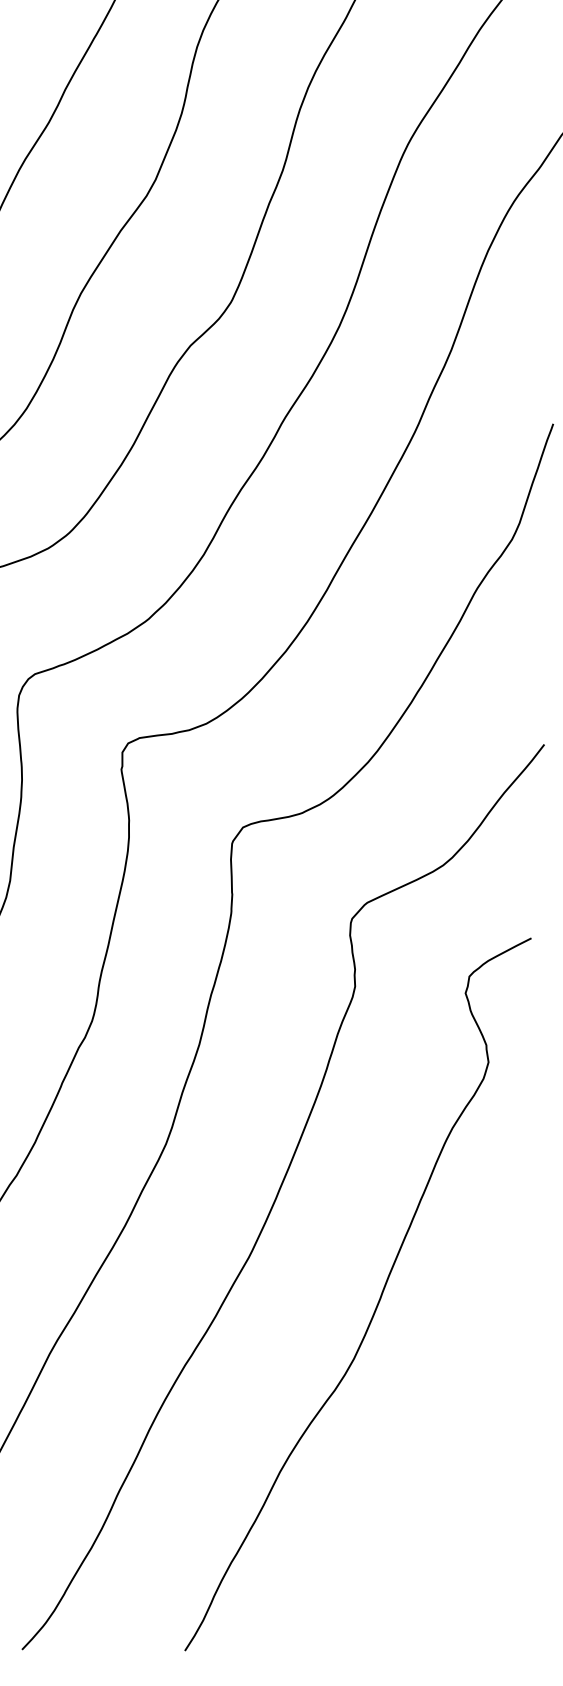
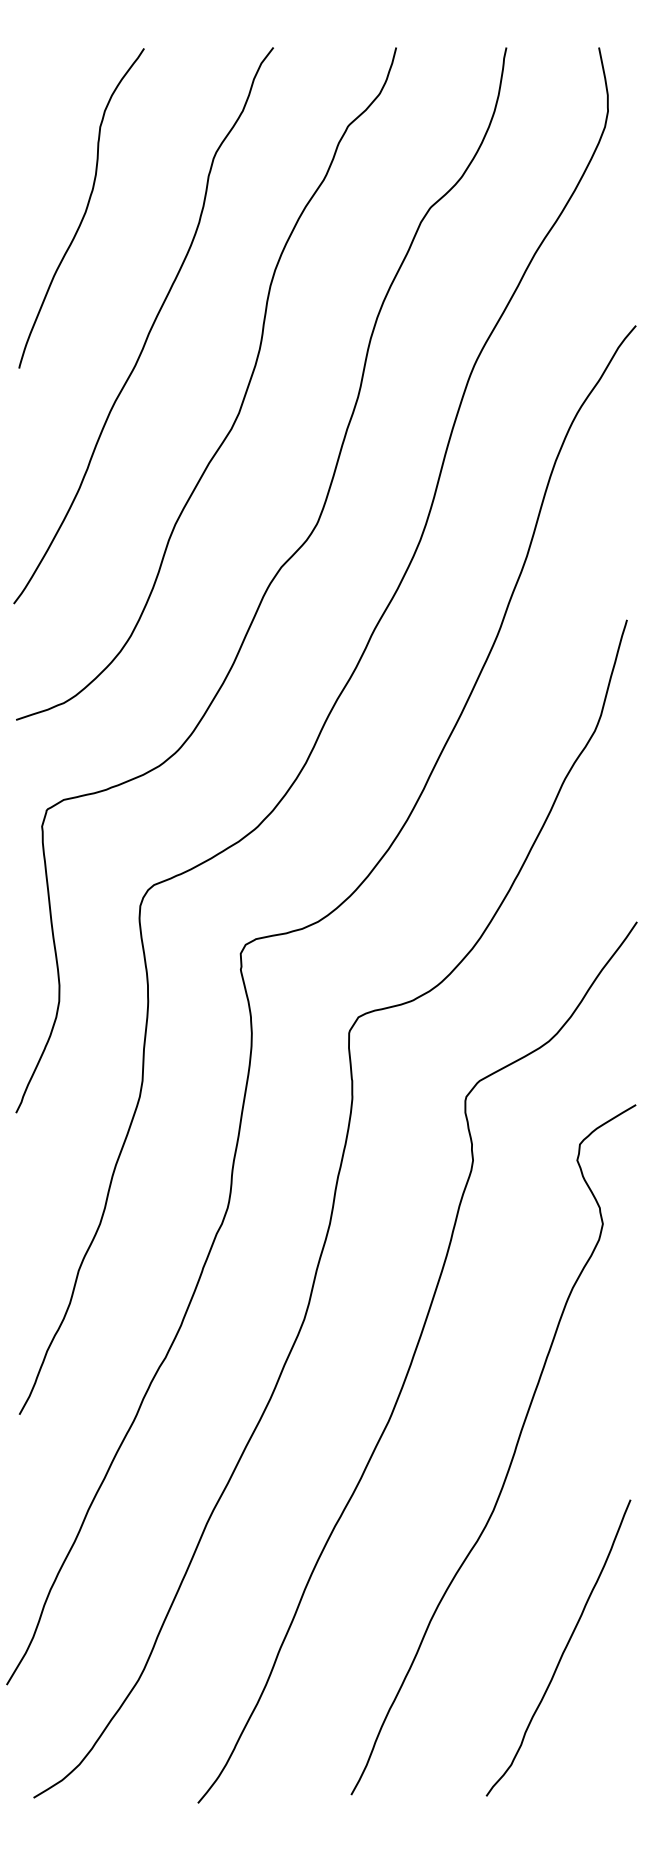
curve: (418, 1512) -> (562, 1651), added

